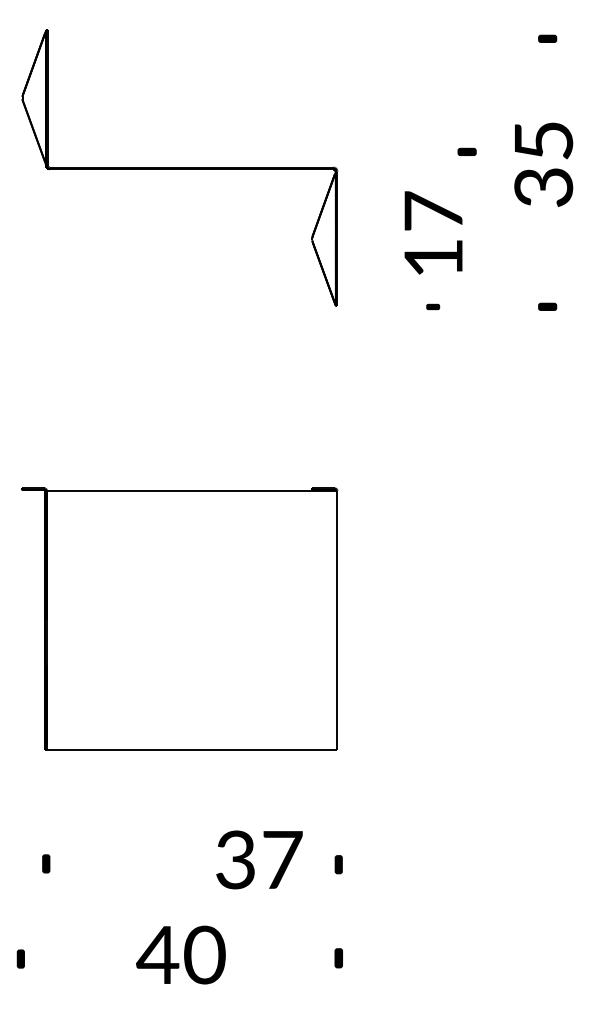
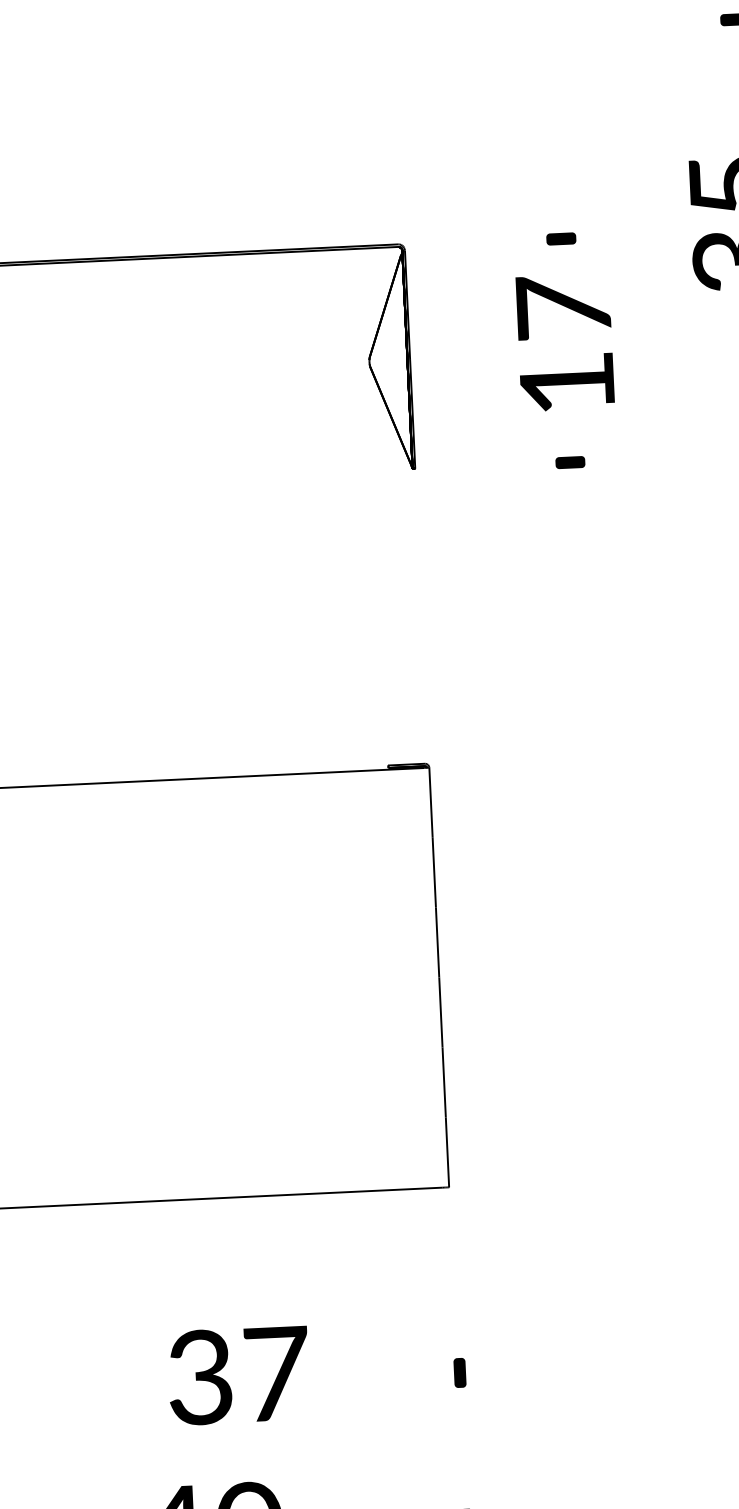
part: (466, 151) -> (560, 238), moved
part: (432, 306) -> (569, 461), size x1.43
text: (259, 859) -> (238, 1374), moved

